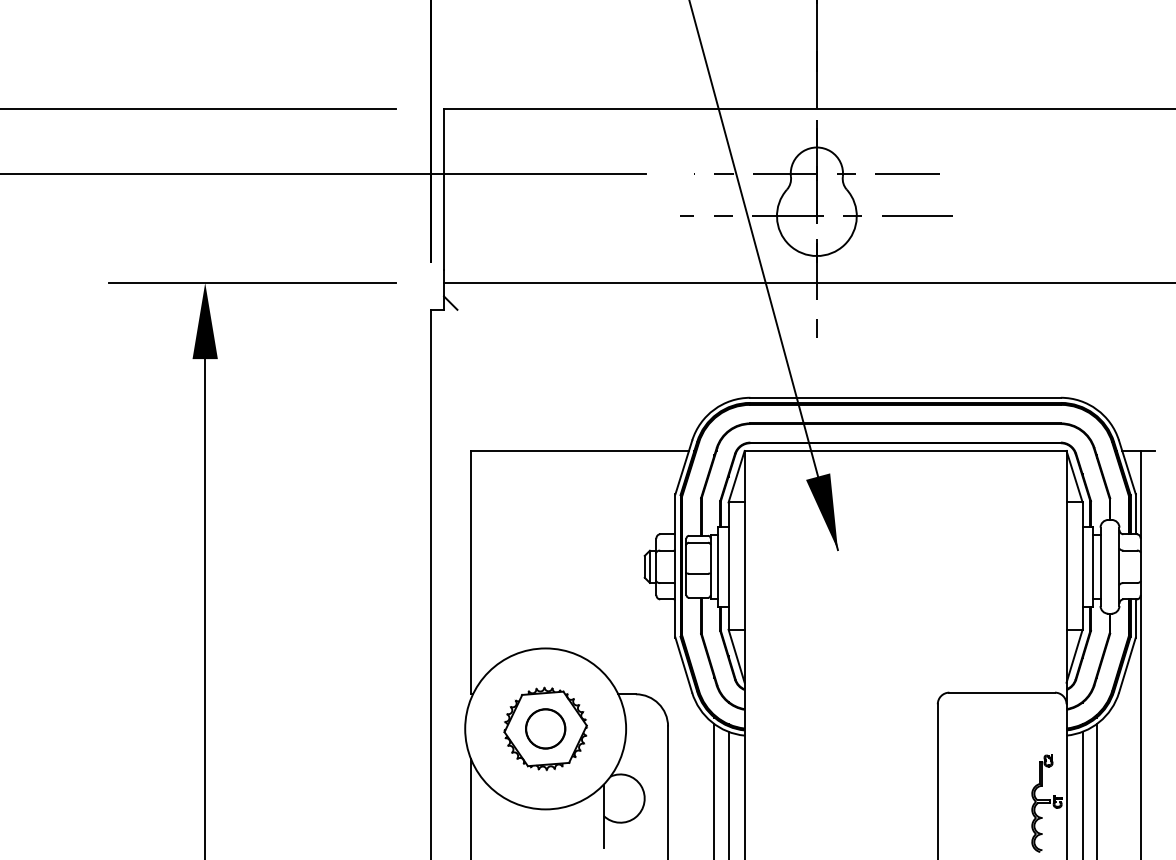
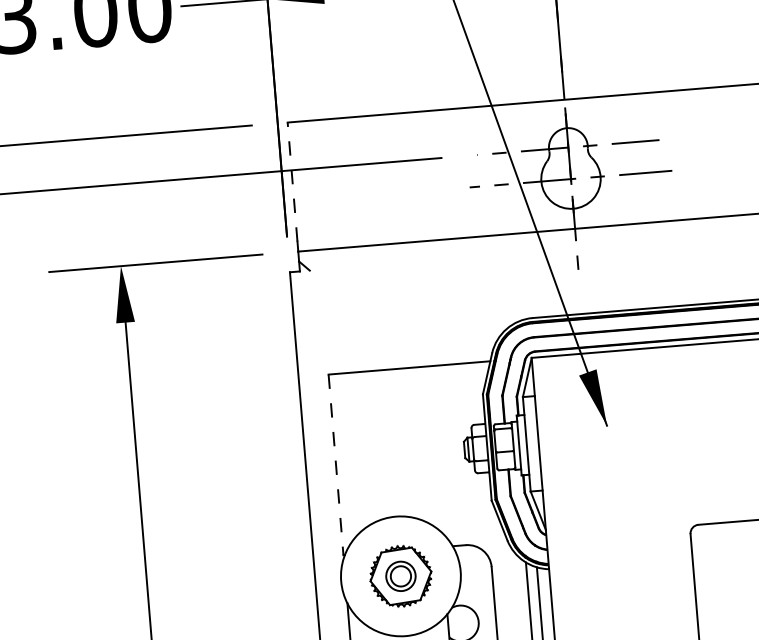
line: (444, 188) -> (292, 181), solid -> dashed
line: (471, 572) -> (336, 464), solid -> dashed
circle: (545, 728) -> (400, 576), size x0.7

